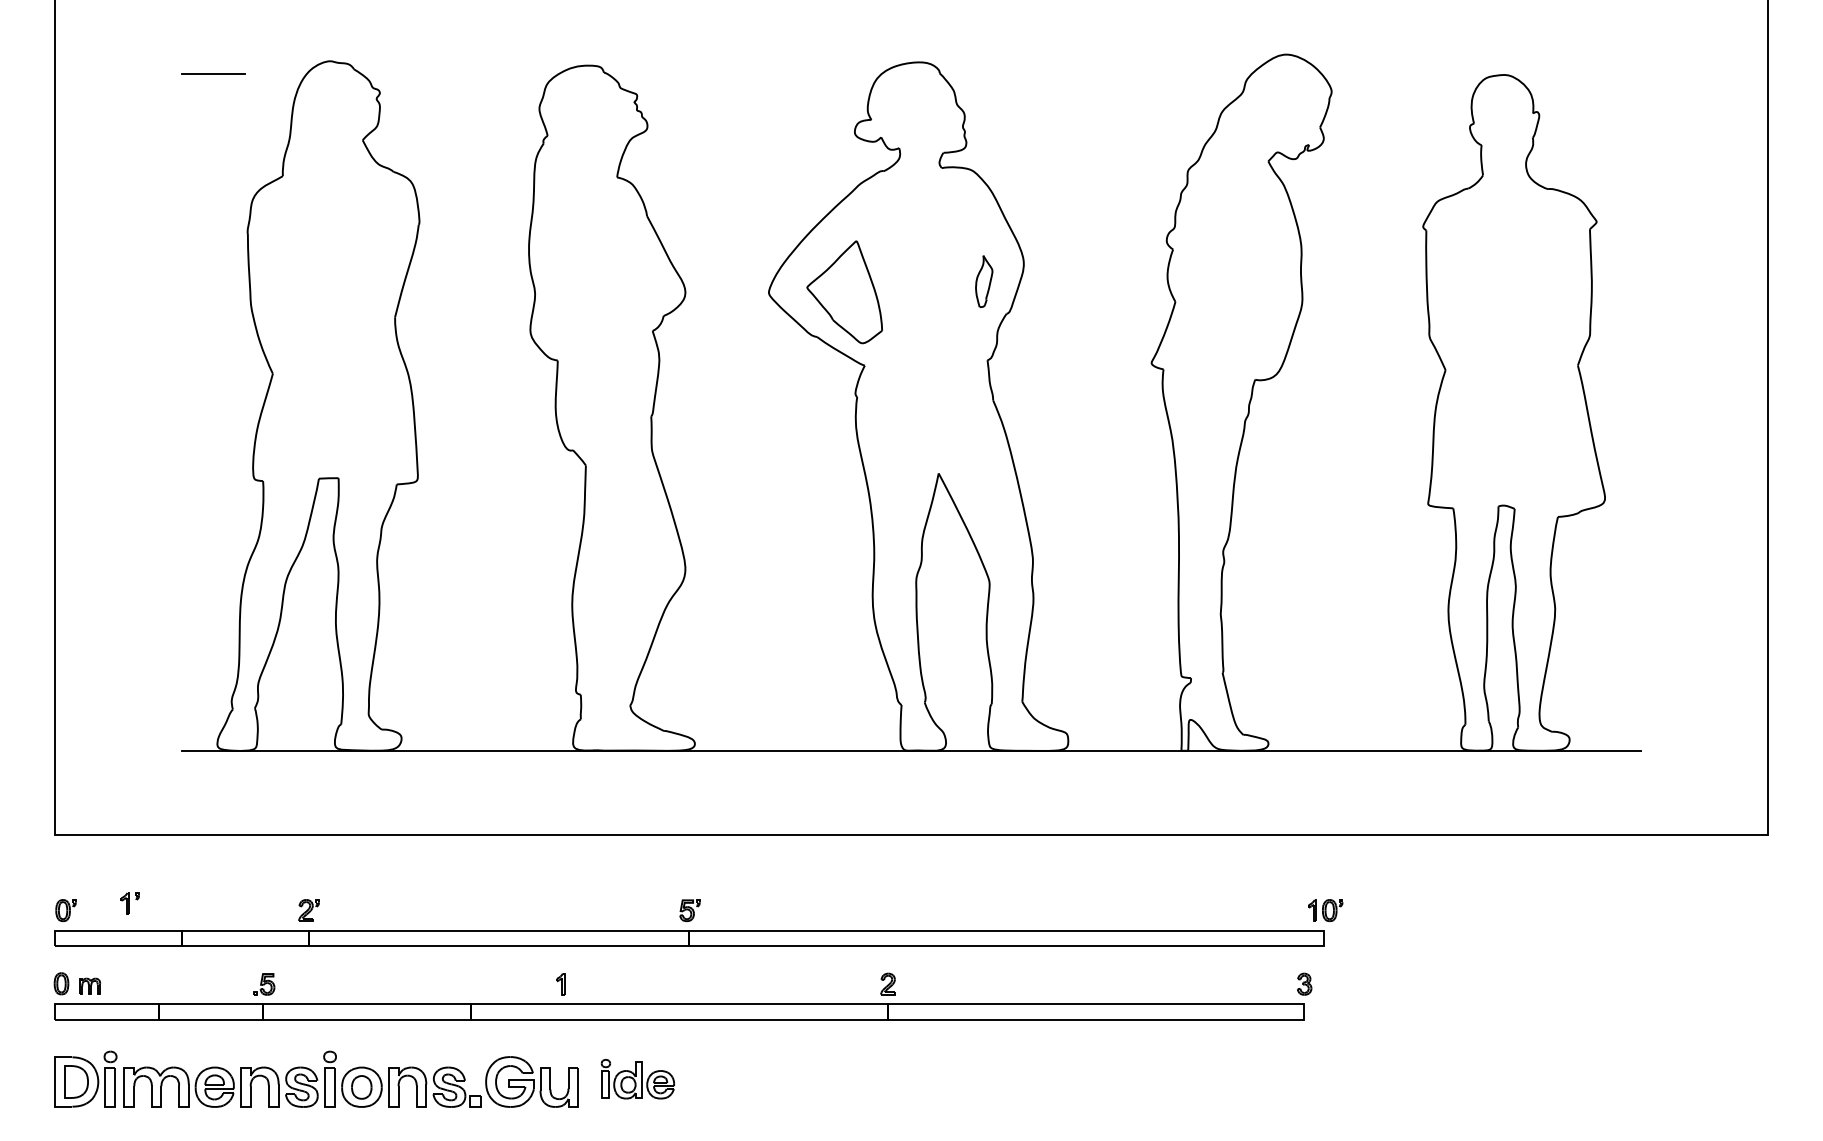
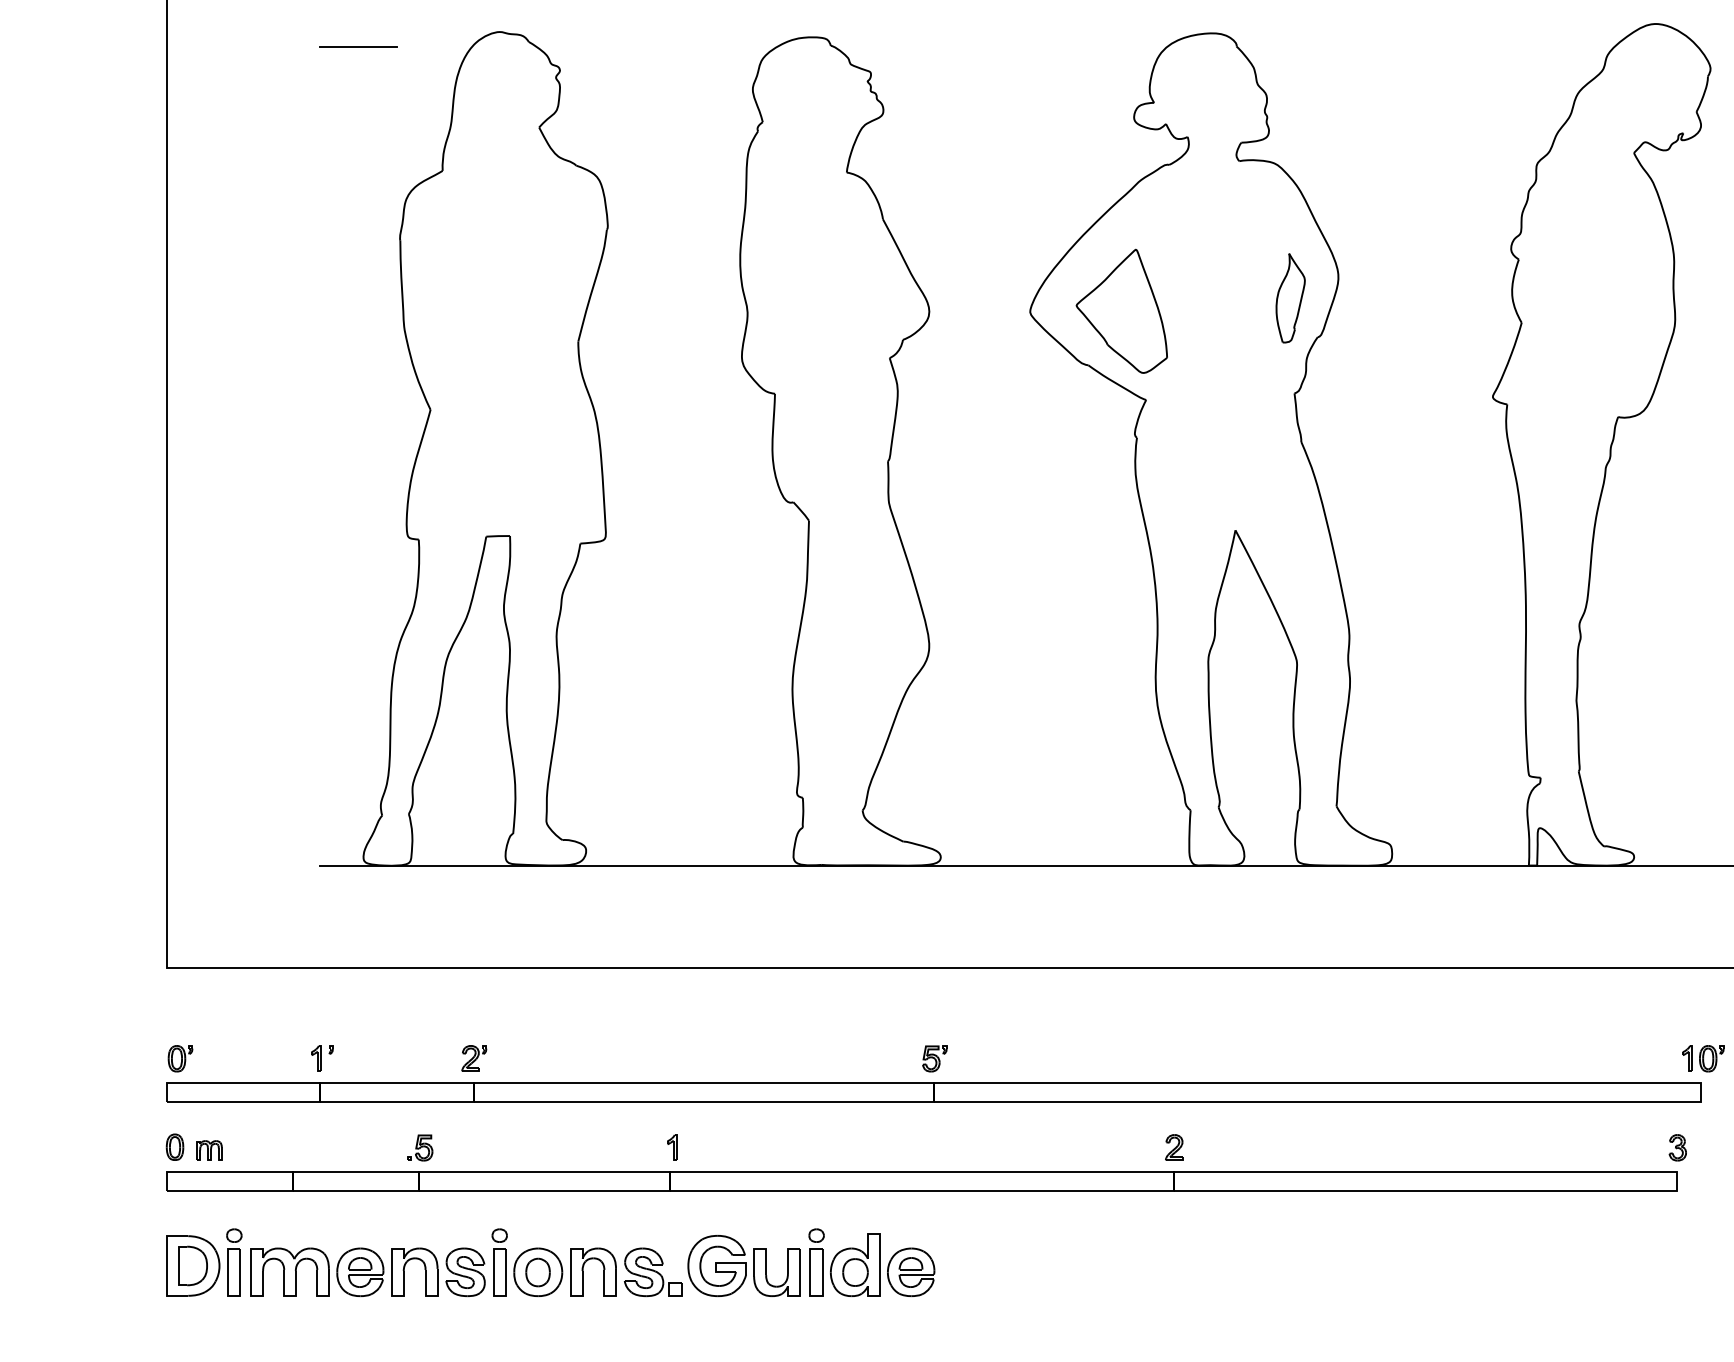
part: (983, 281) -> (1289, 298), size x1.43
part: (129, 903) -> (321, 1058), moved
part: (560, 984) -> (671, 1148), moved
part: (637, 1078) -> (871, 1261), size x1.43

